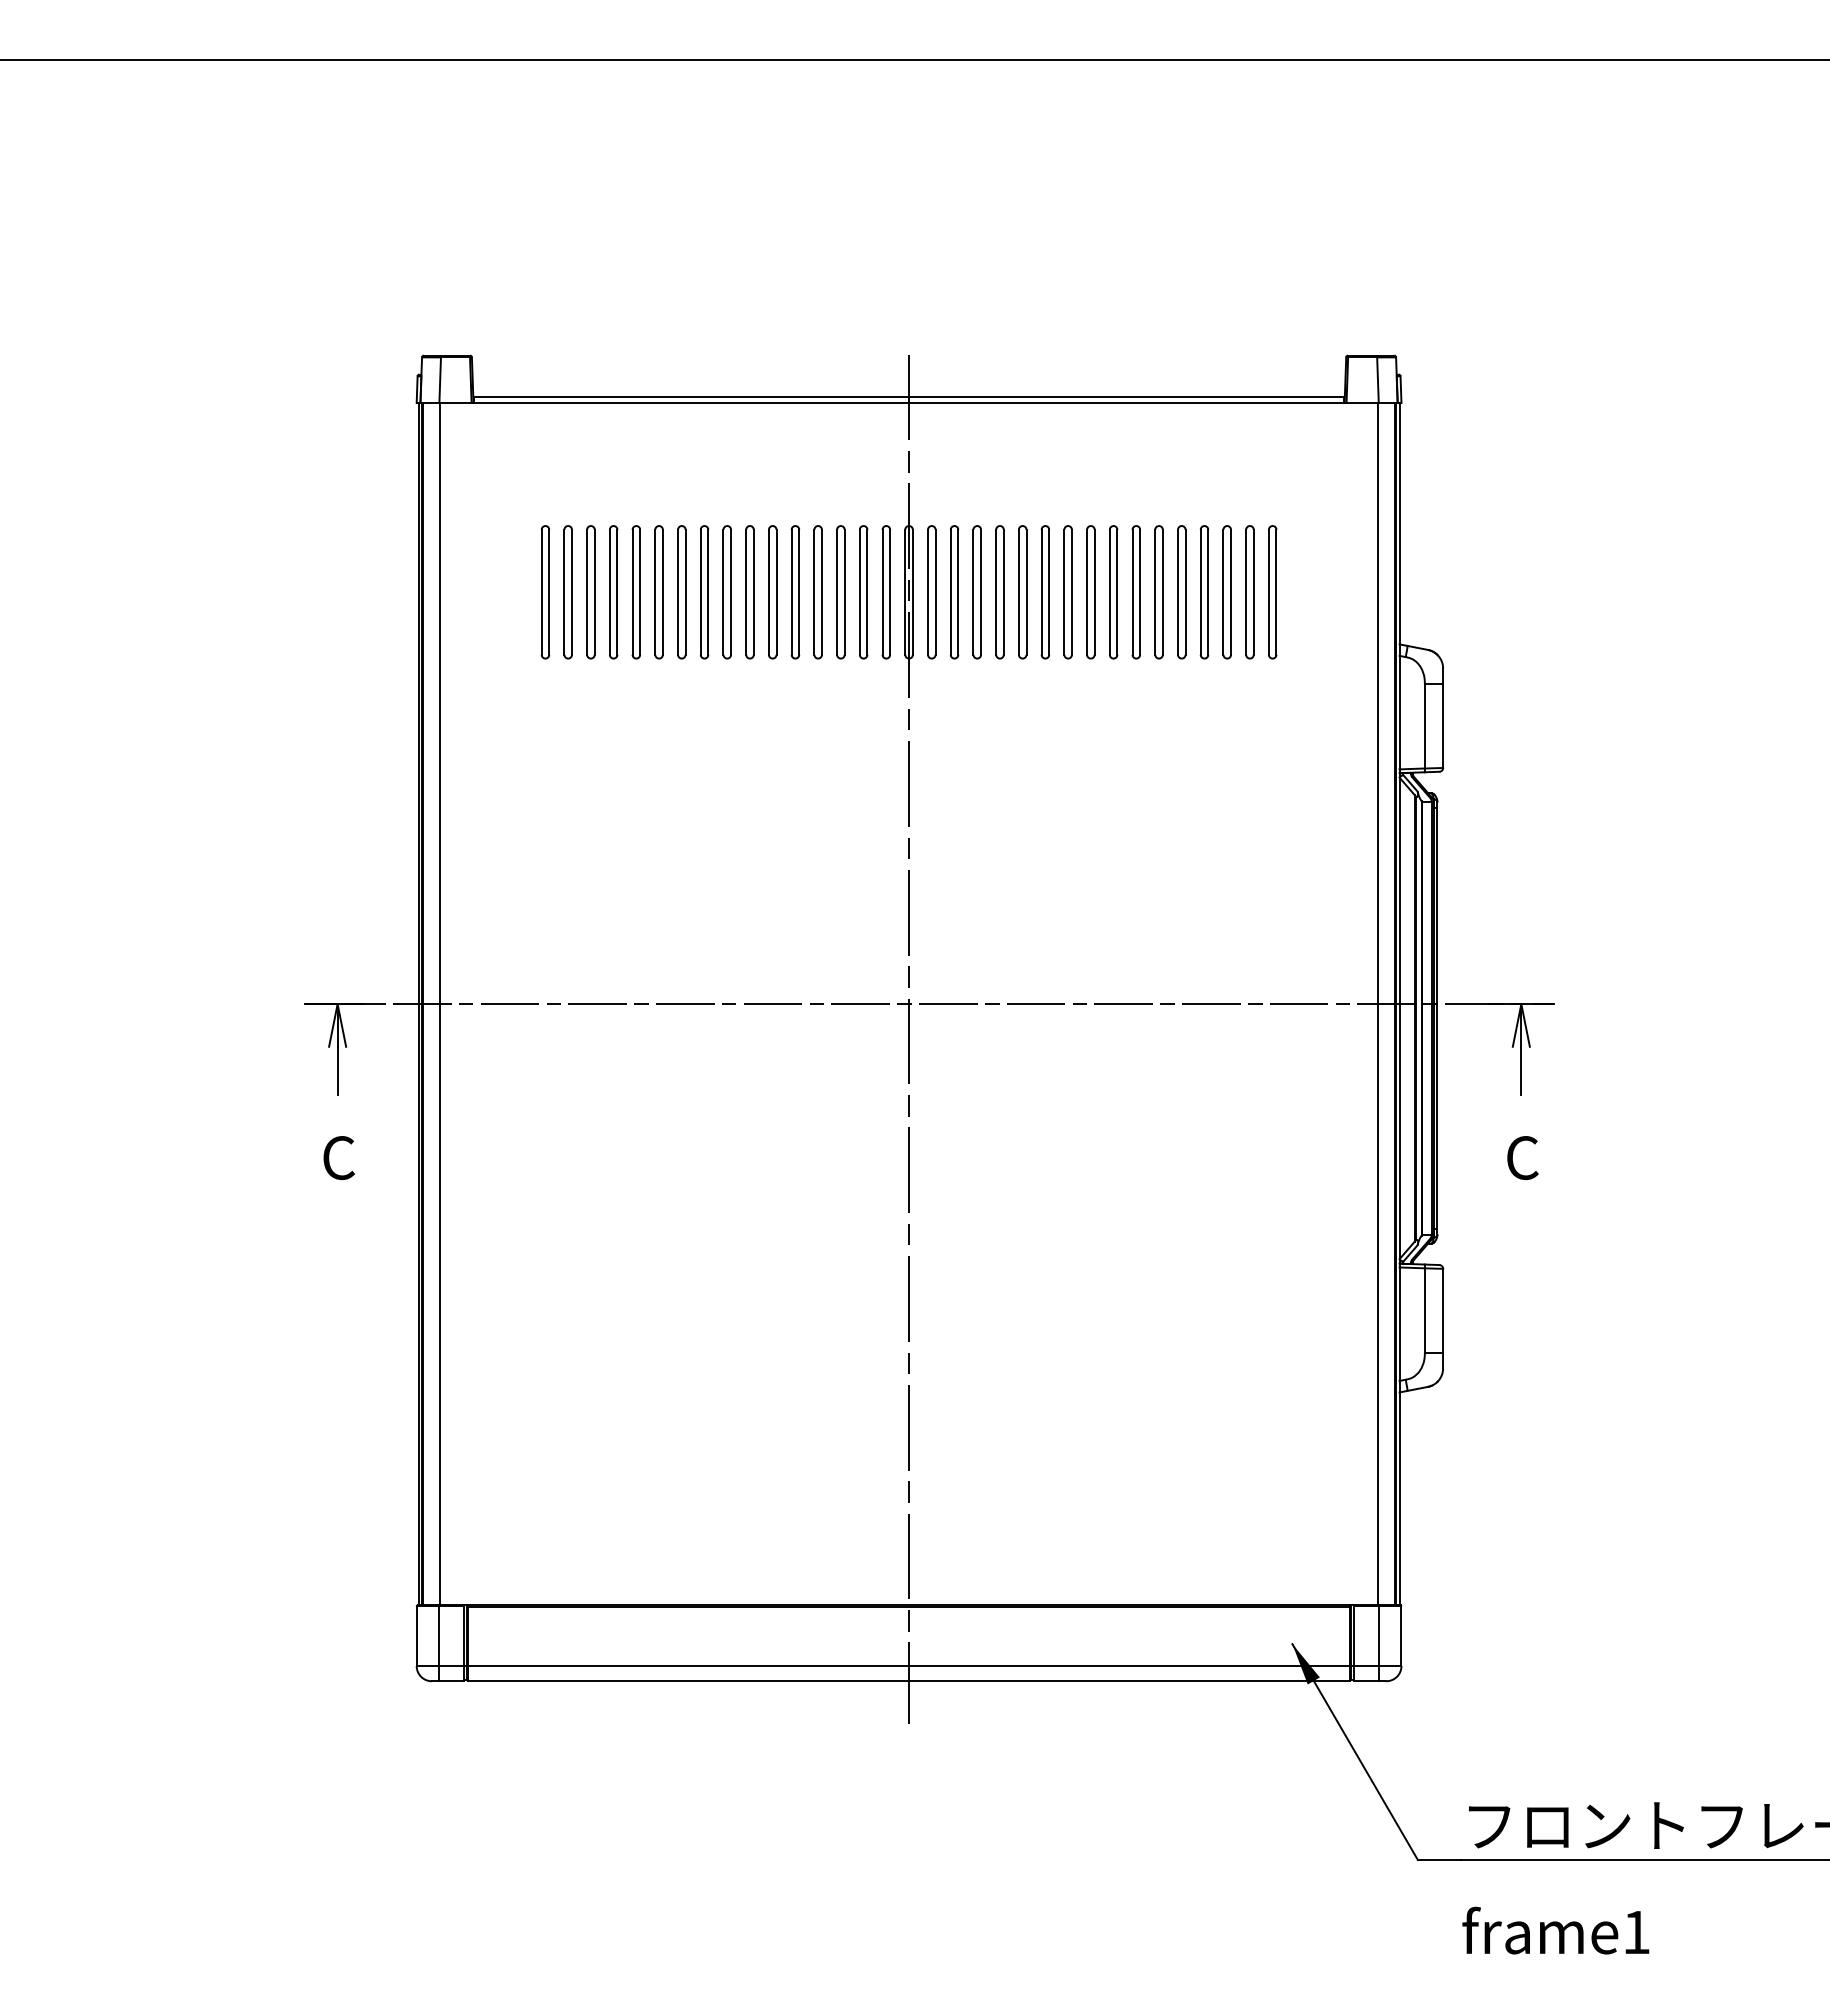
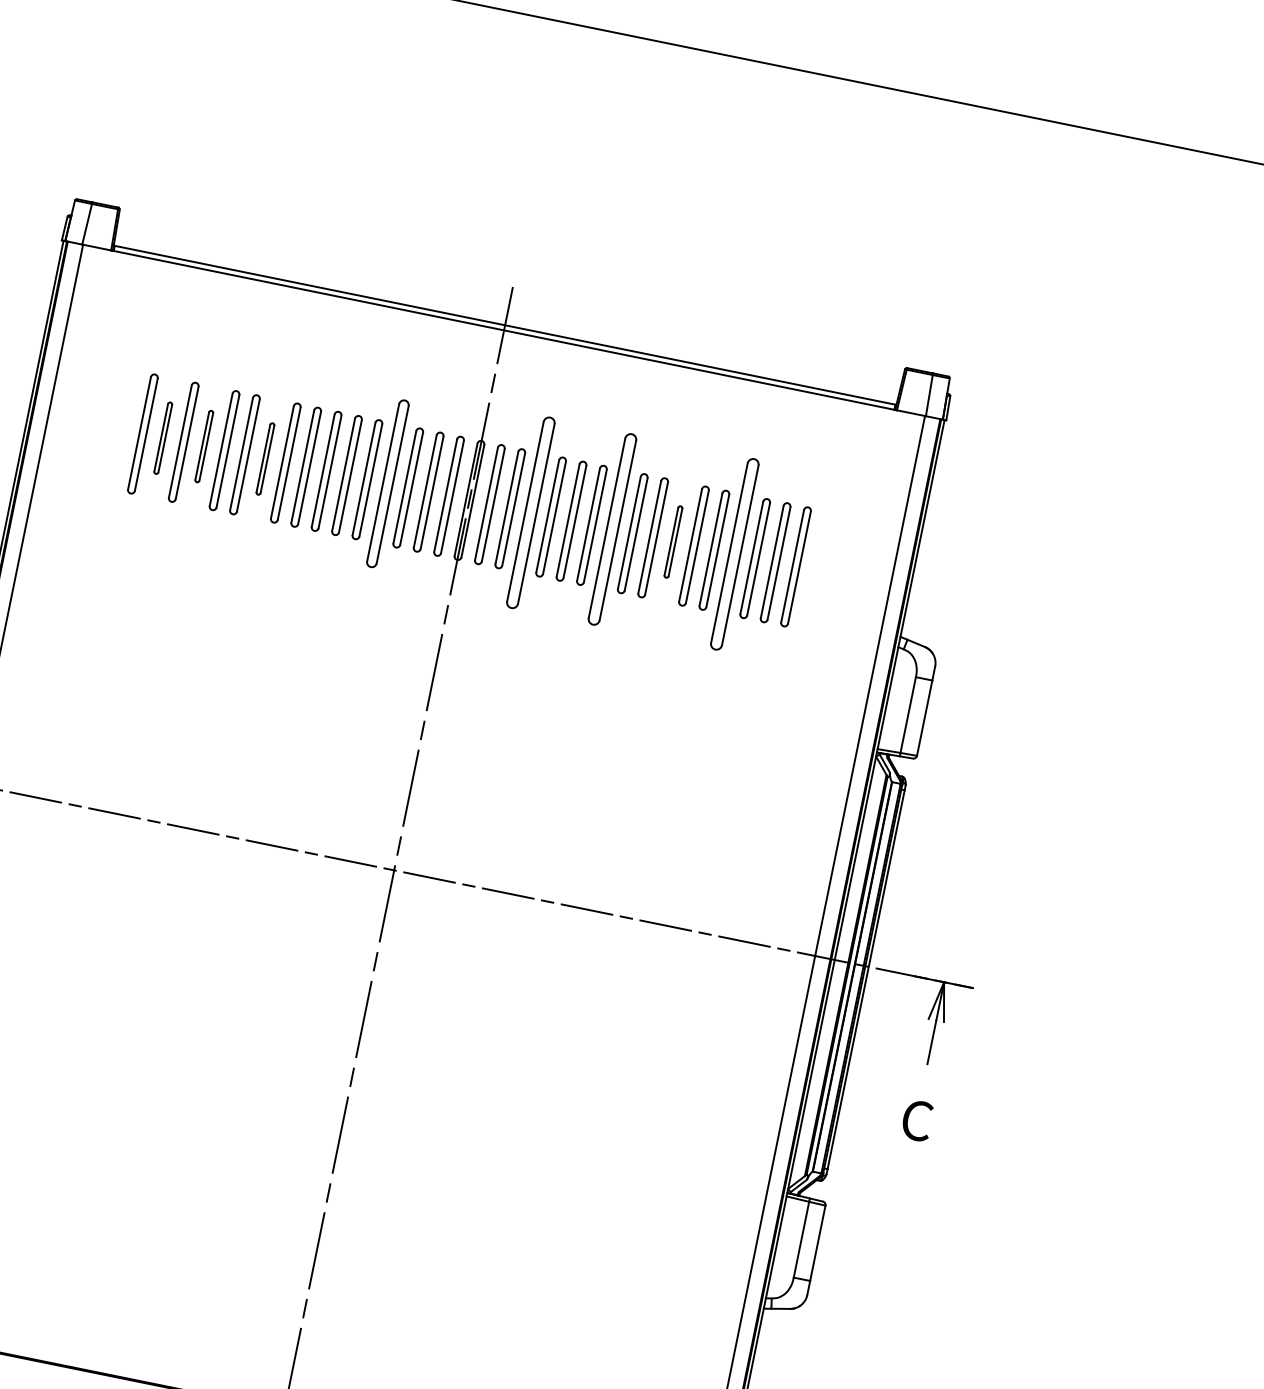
part: (567, 592) -> (162, 438), size x0.6
part: (613, 592) -> (203, 446), size x0.6
part: (681, 592) -> (265, 459), size x0.6
part: (817, 592) -> (387, 483), size x1.4
part: (976, 592) -> (530, 512), size x1.6
part: (1067, 592) -> (611, 529), size x1.6
part: (1135, 592) -> (672, 542), size x0.6
part: (1204, 592) -> (734, 554), size x1.6

